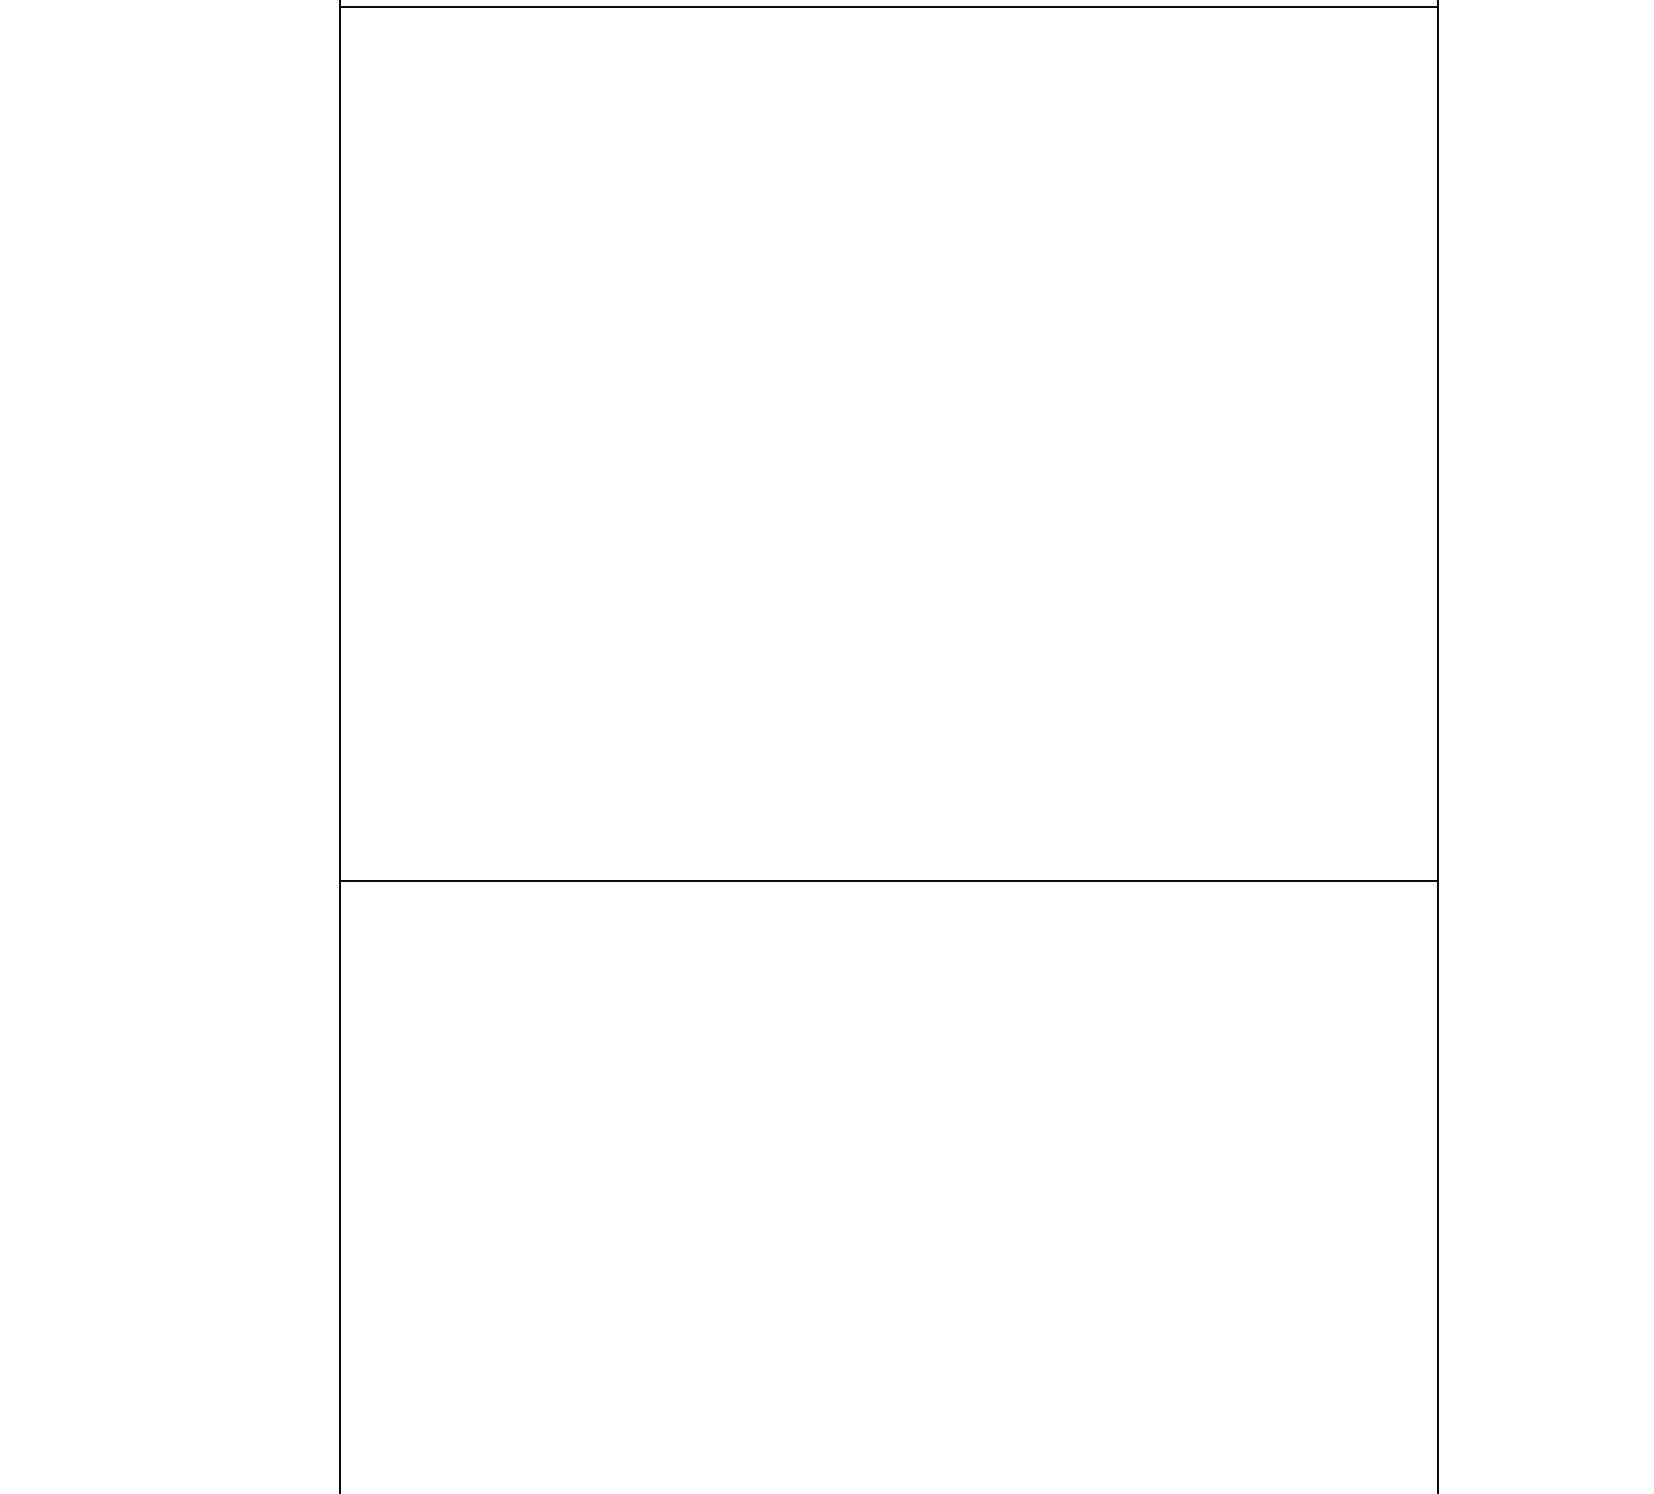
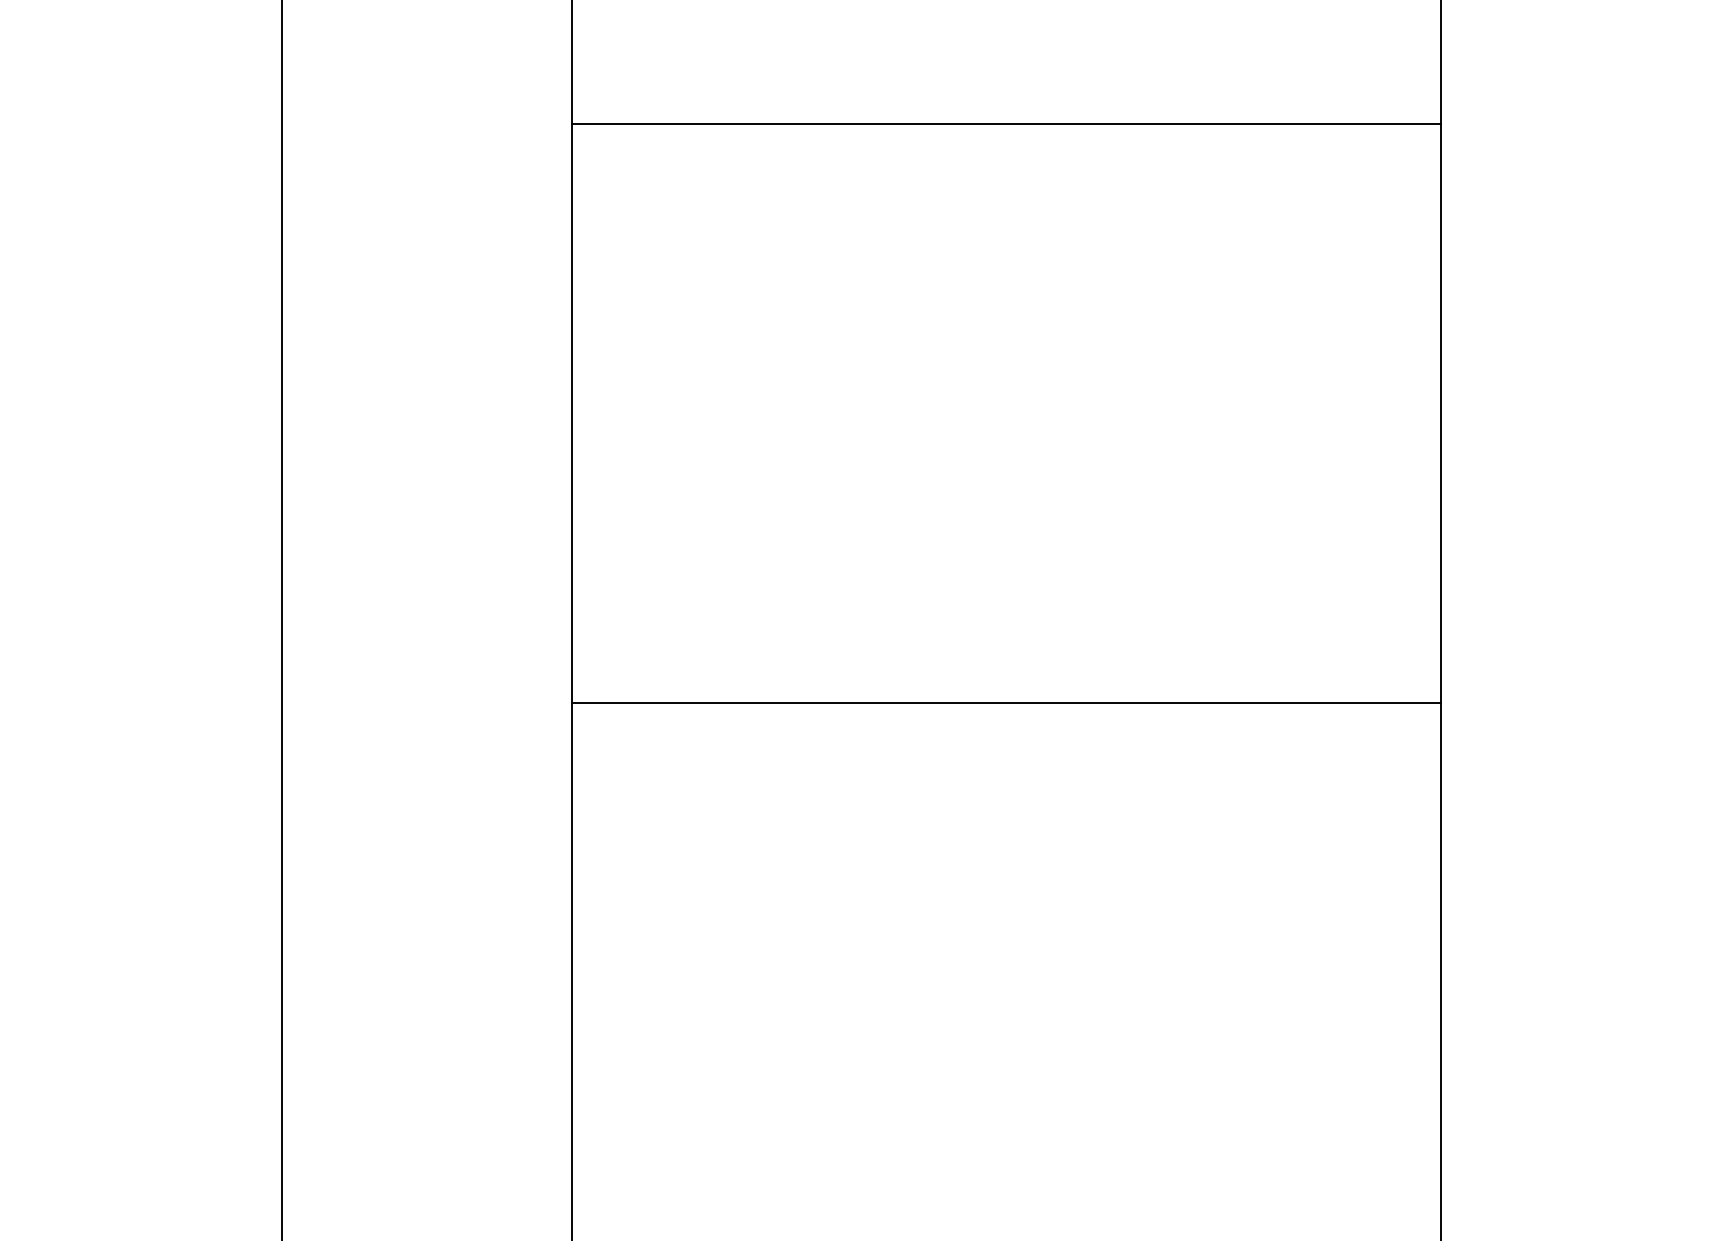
line: (887, 6) -> (1005, 123), moved
line: (887, 881) -> (1005, 703), moved

